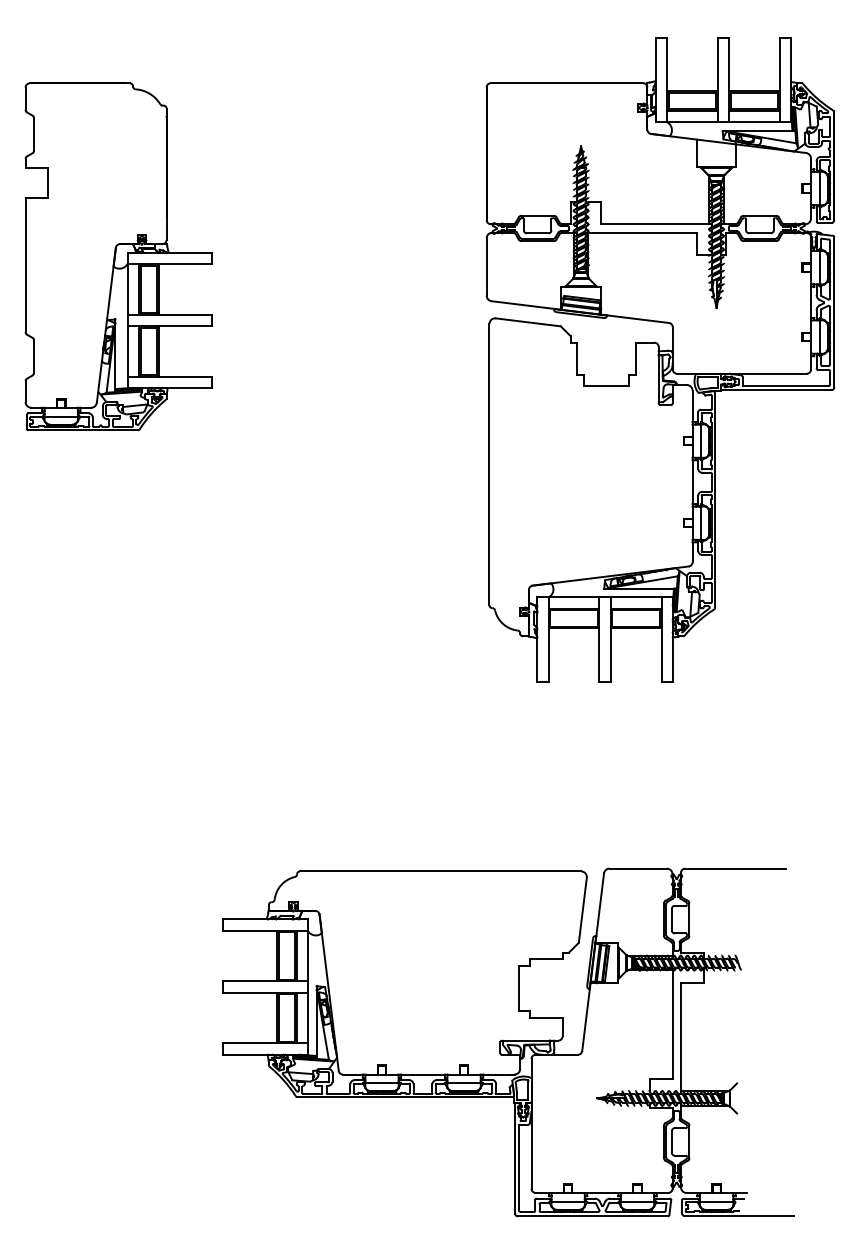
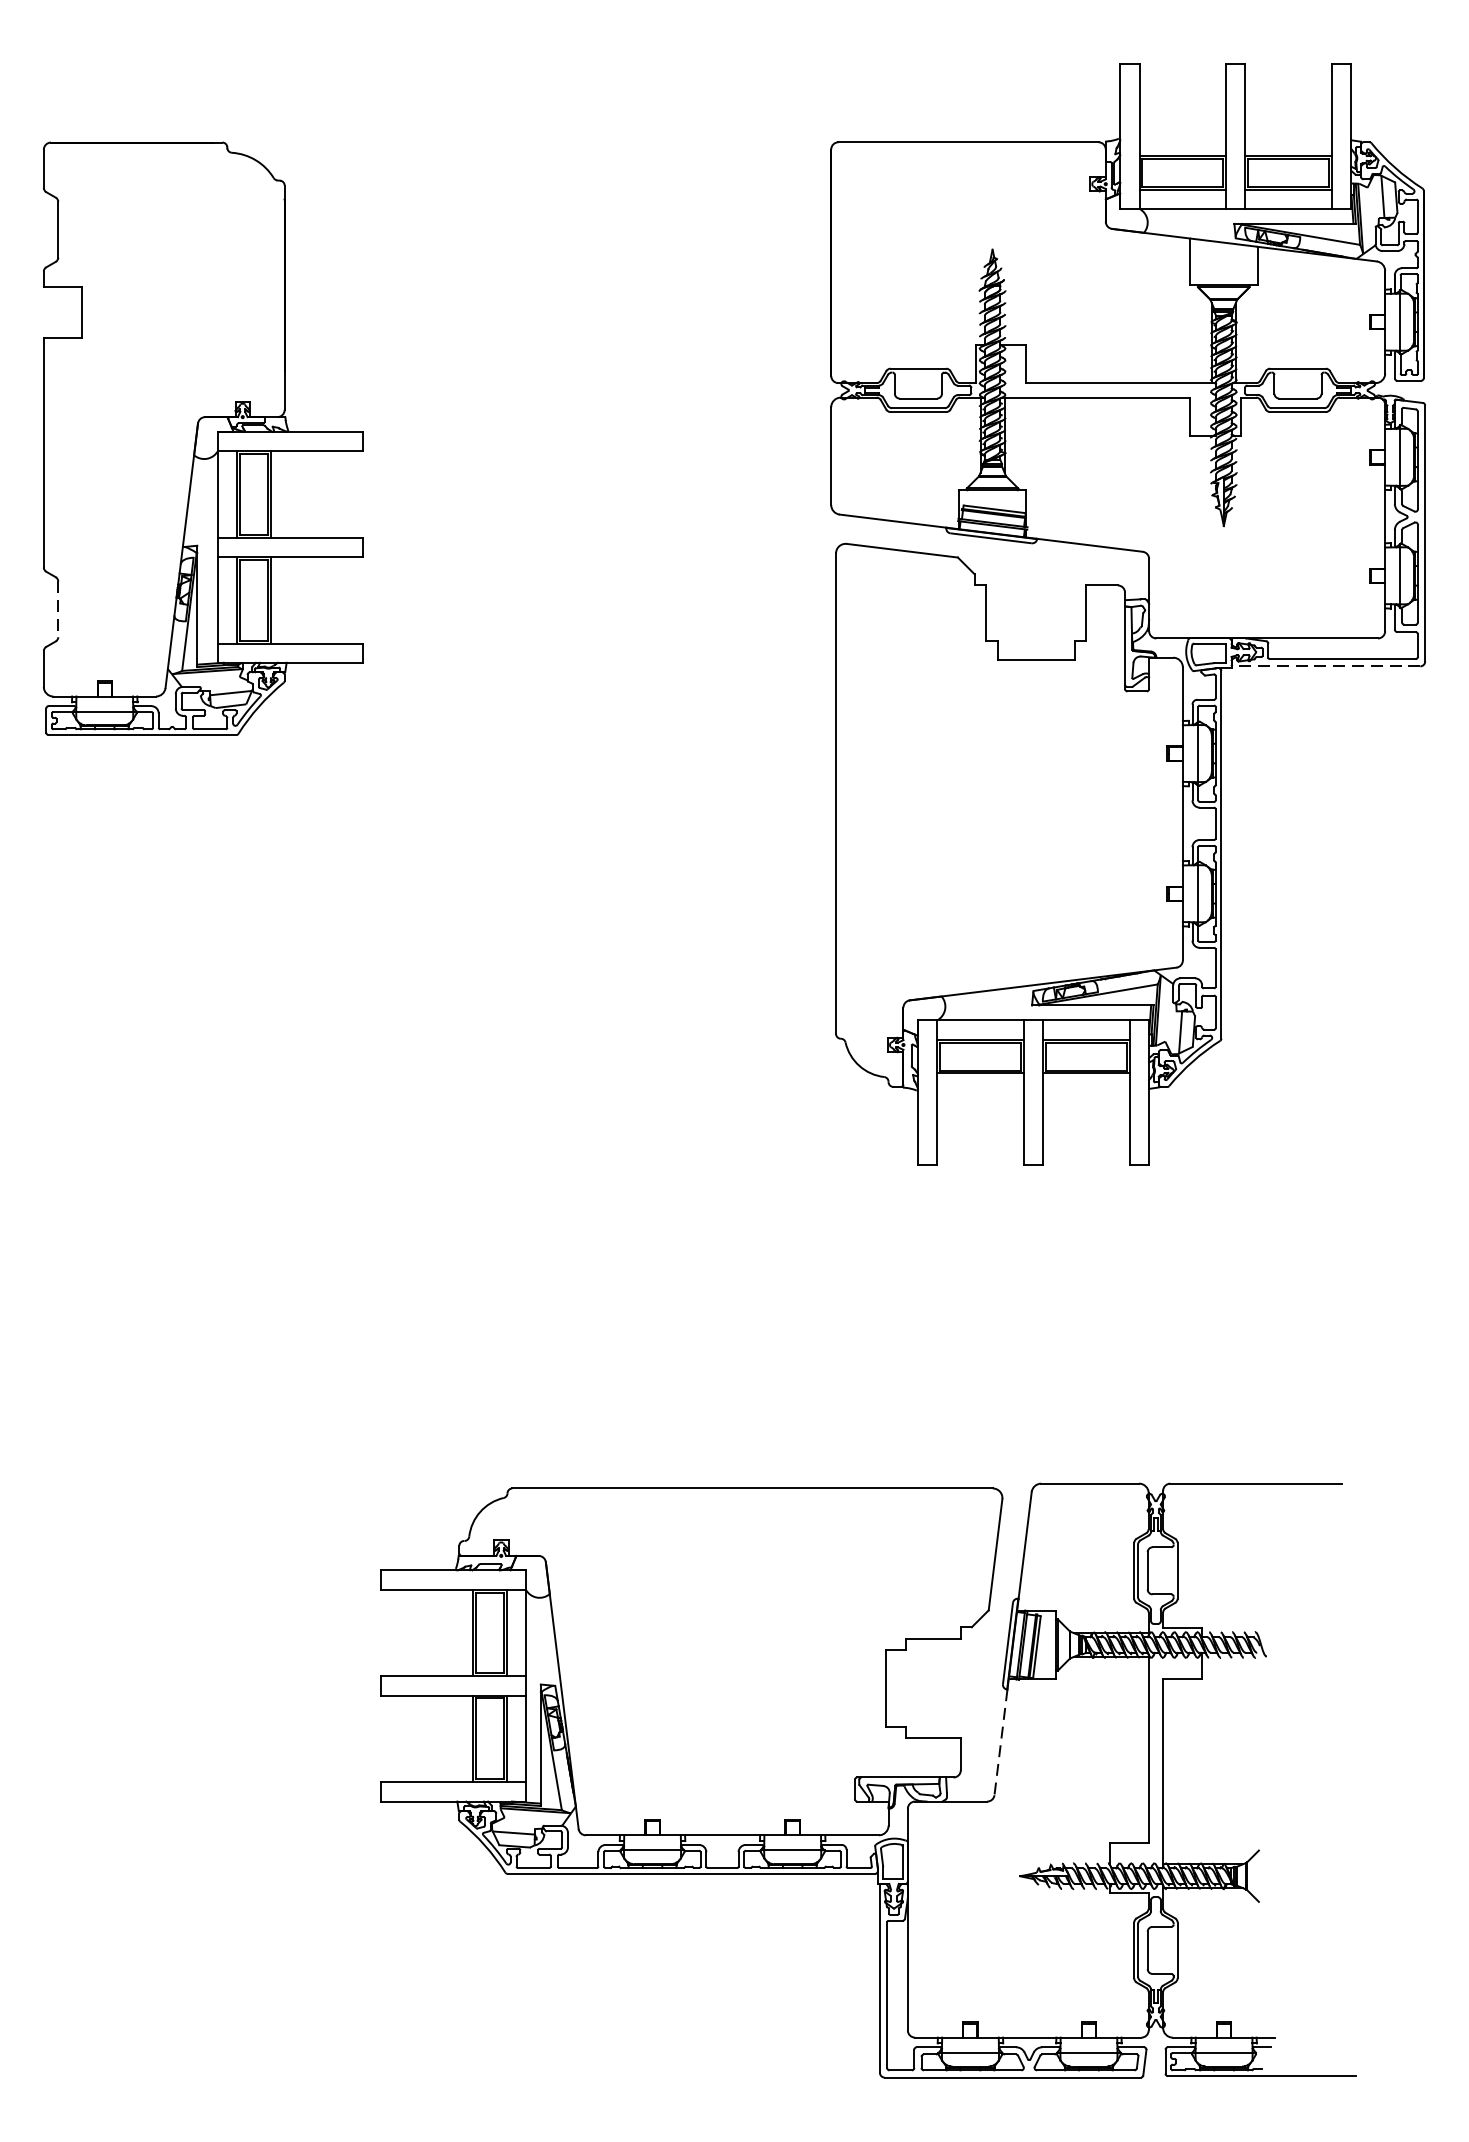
line: (34, 357) -> (59, 610), solid -> dashed
line: (776, 390) -> (1326, 667), solid -> dashed
line: (585, 1020) -> (1000, 1743), solid -> dashed

